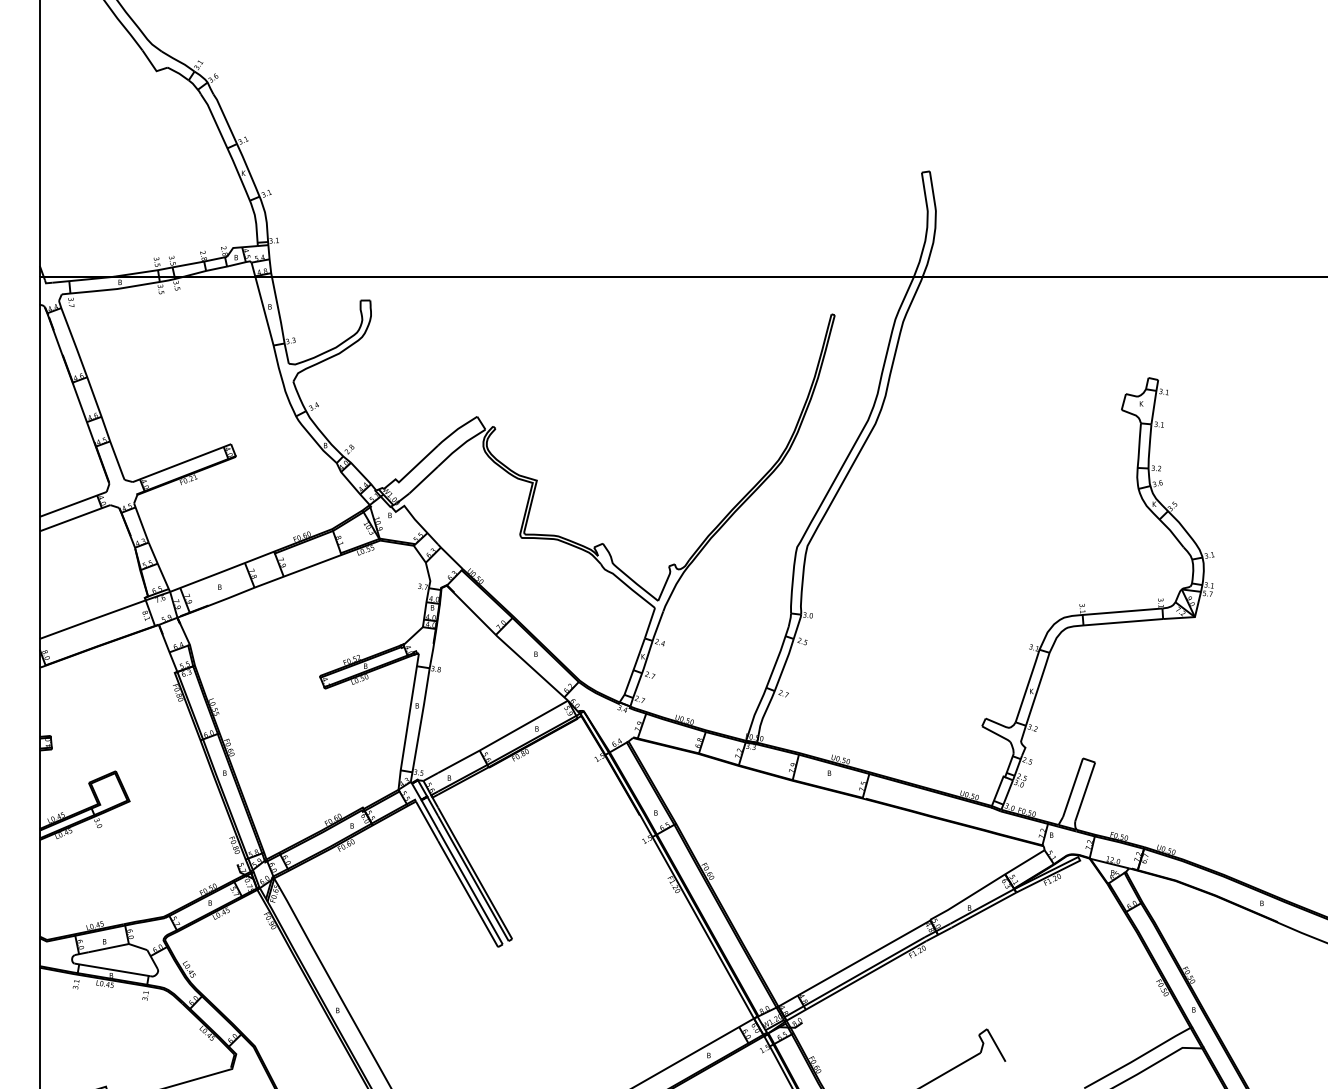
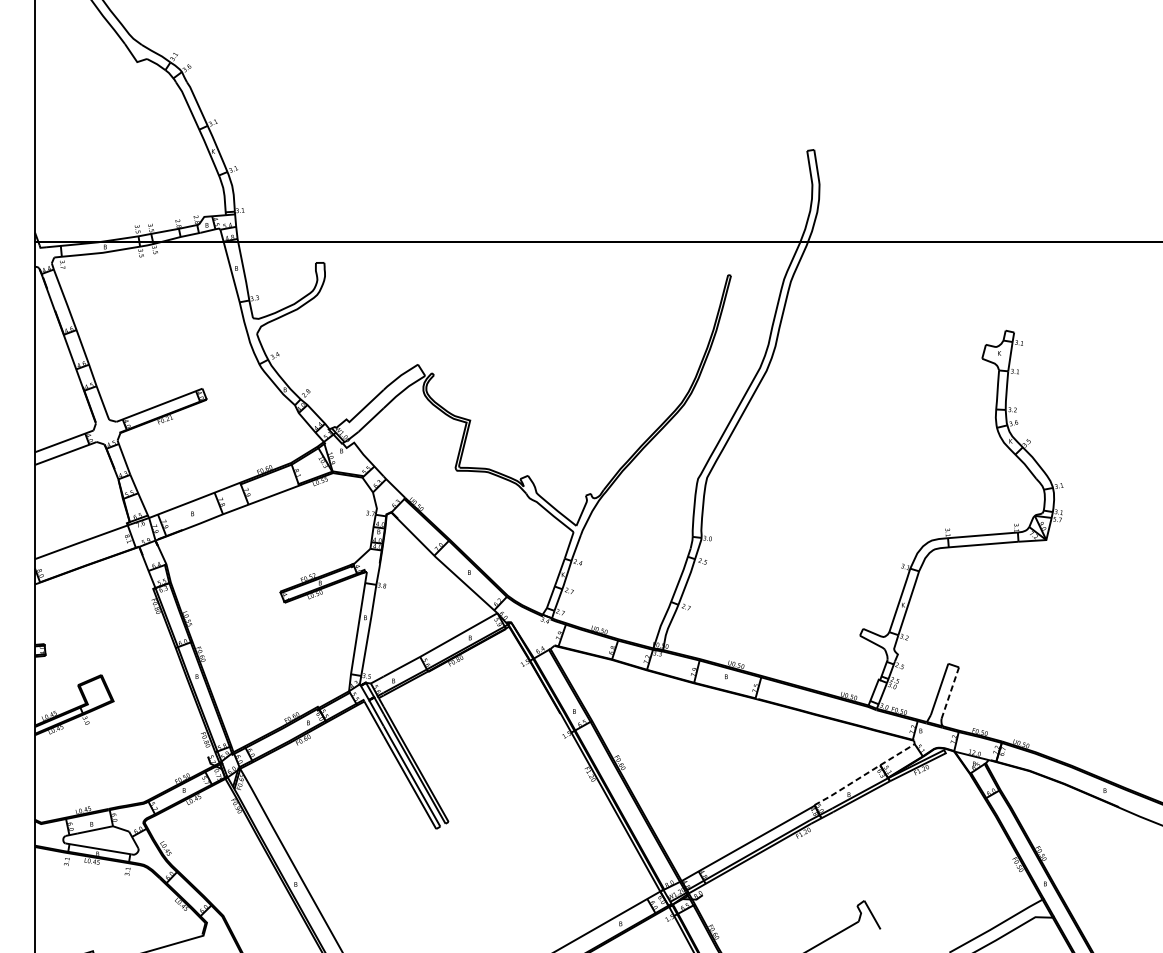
line: (1085, 791) -> (950, 692), solid -> dashed
line: (987, 885) -> (864, 775), solid -> dashed

